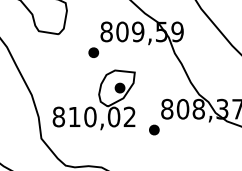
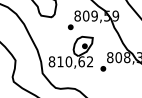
text: (113, 116) -> (81, 61), 810,02 -> 810,62

